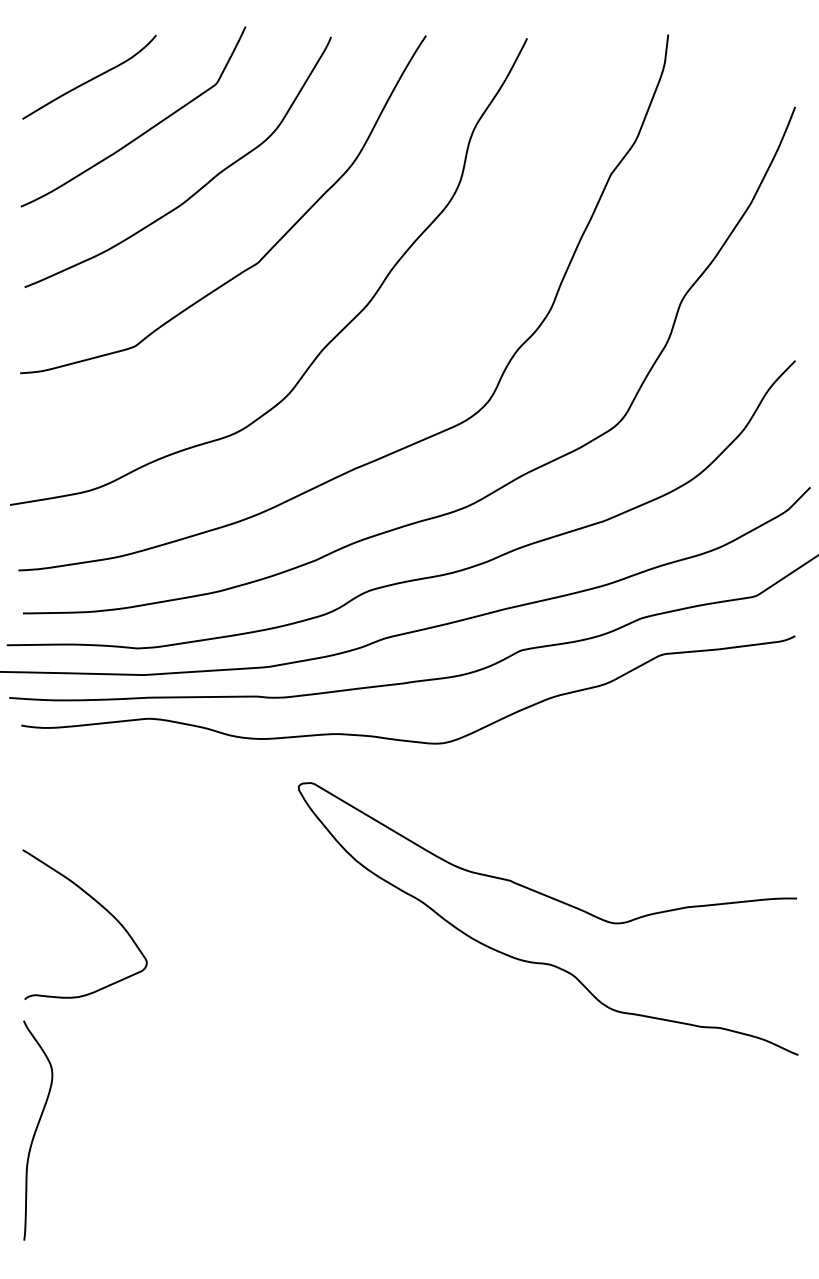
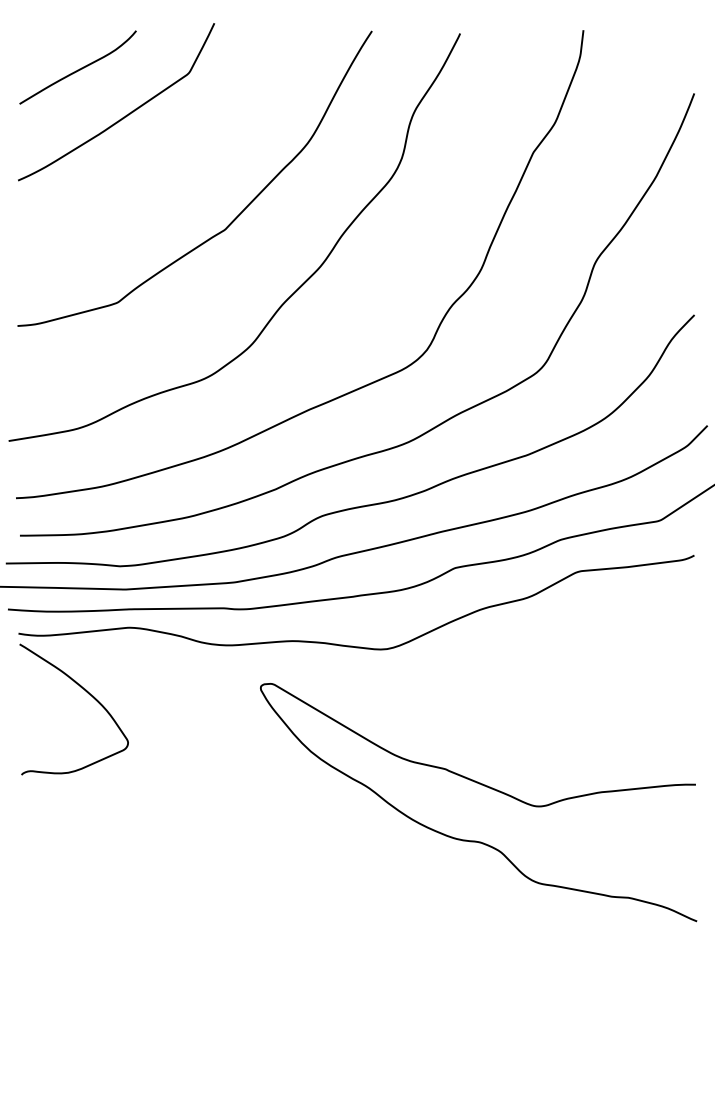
curve: (202, 186) -> (176, 162), removed
curve: (101, 907) -> (88, 694), moved
curve: (37, 1130) -> (32, 987), removed

